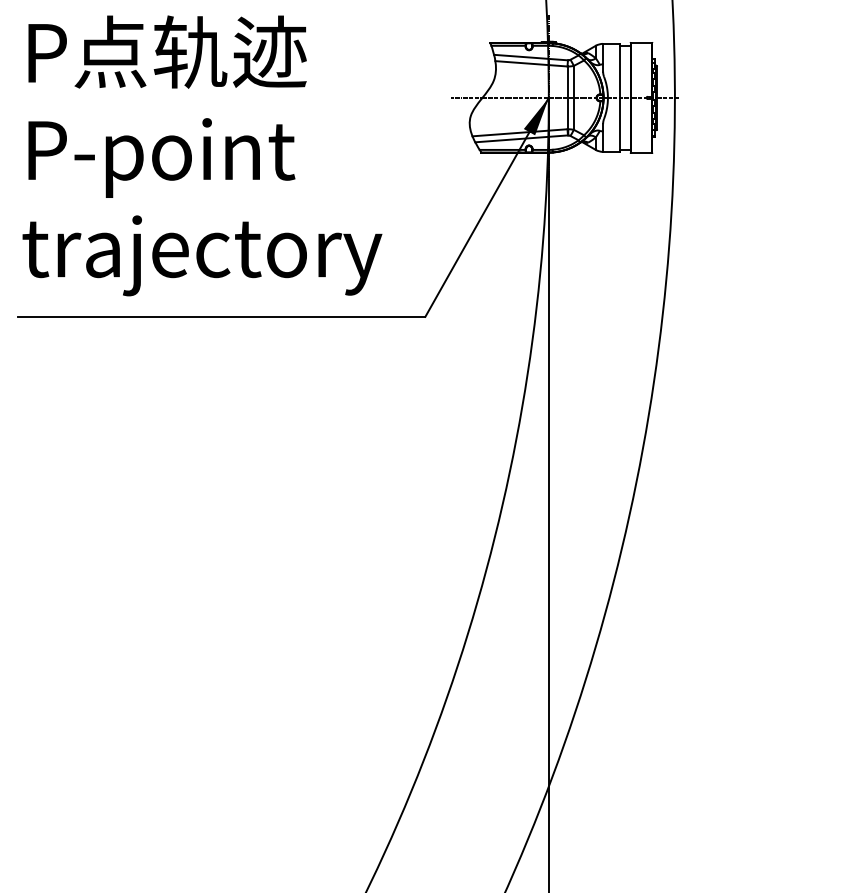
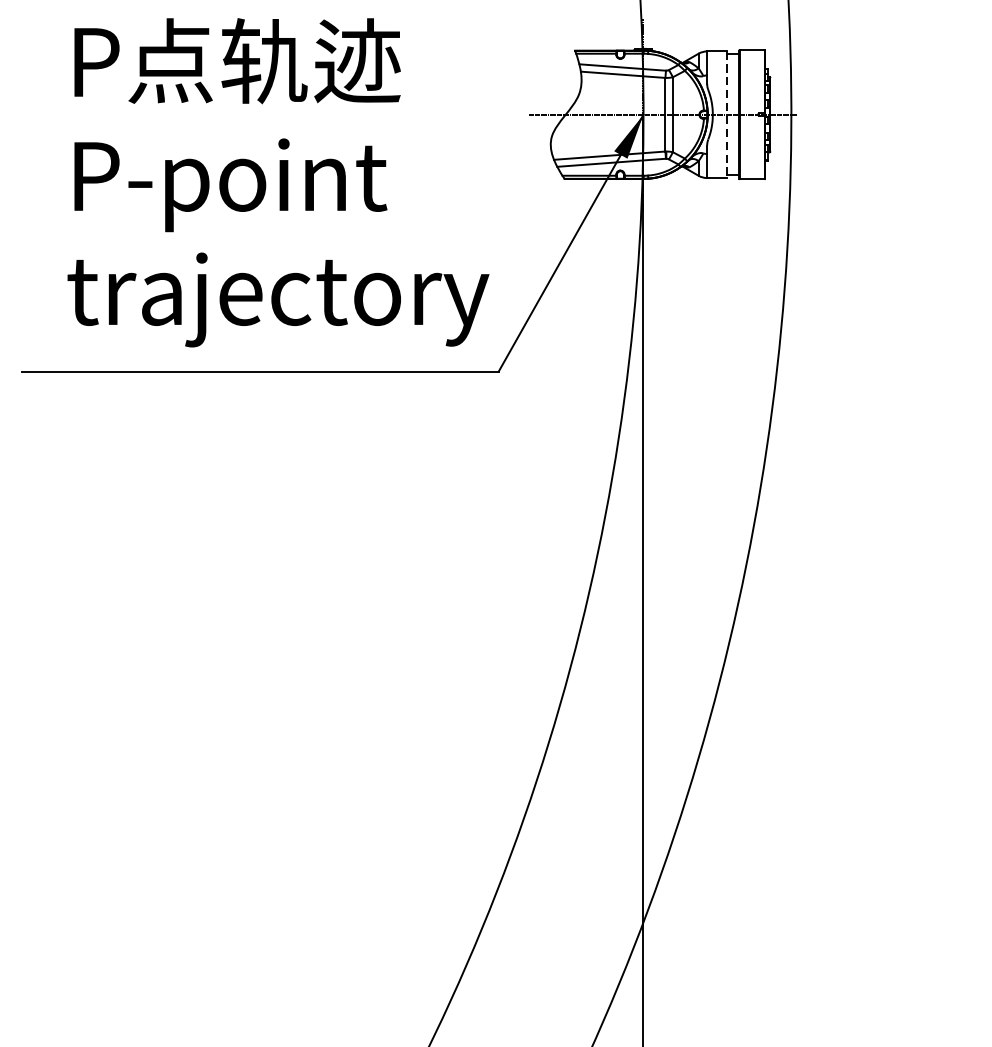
line: (619, 98) -> (726, 115), solid -> dashed
text: (202, 155) -> (278, 182), moved

